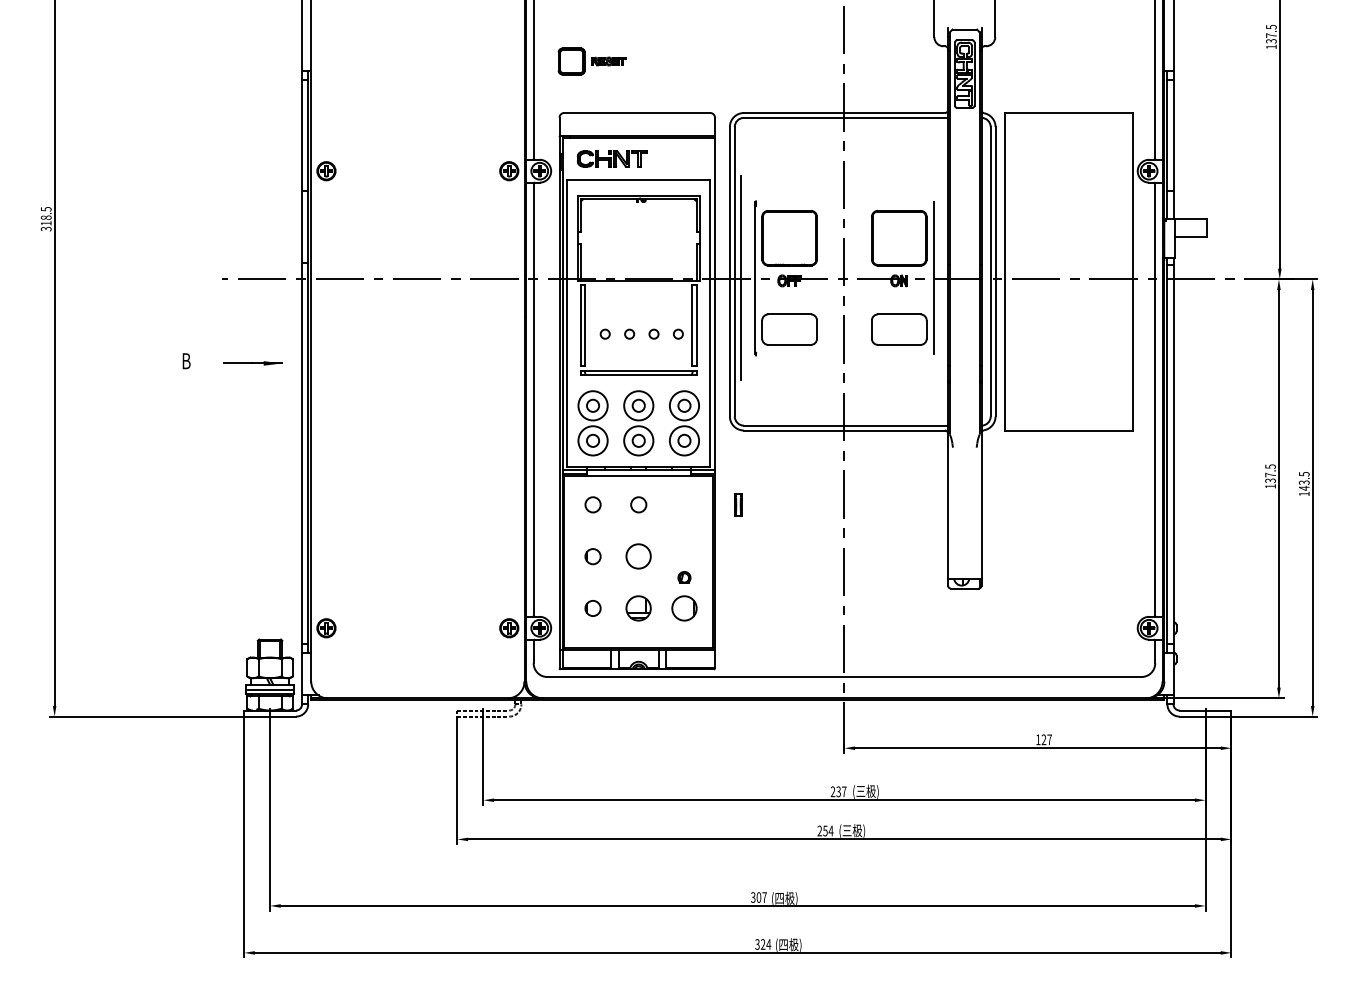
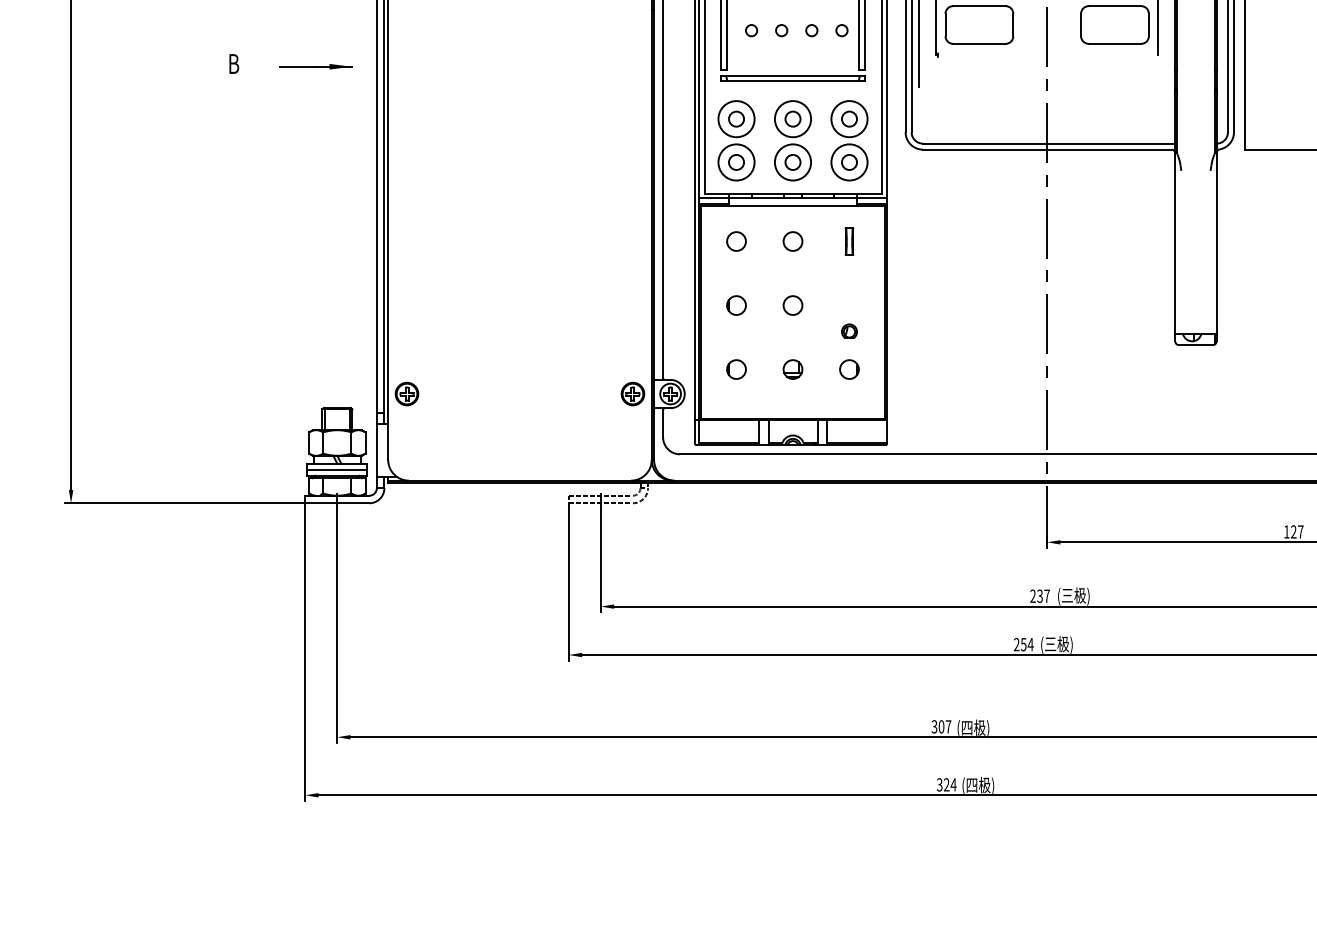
part: (738, 504) -> (849, 241), moved
circle: (638, 556) -> (792, 305), size x0.62
part: (638, 608) -> (792, 369), size x0.62
circle: (684, 608) -> (849, 369), size x0.62

